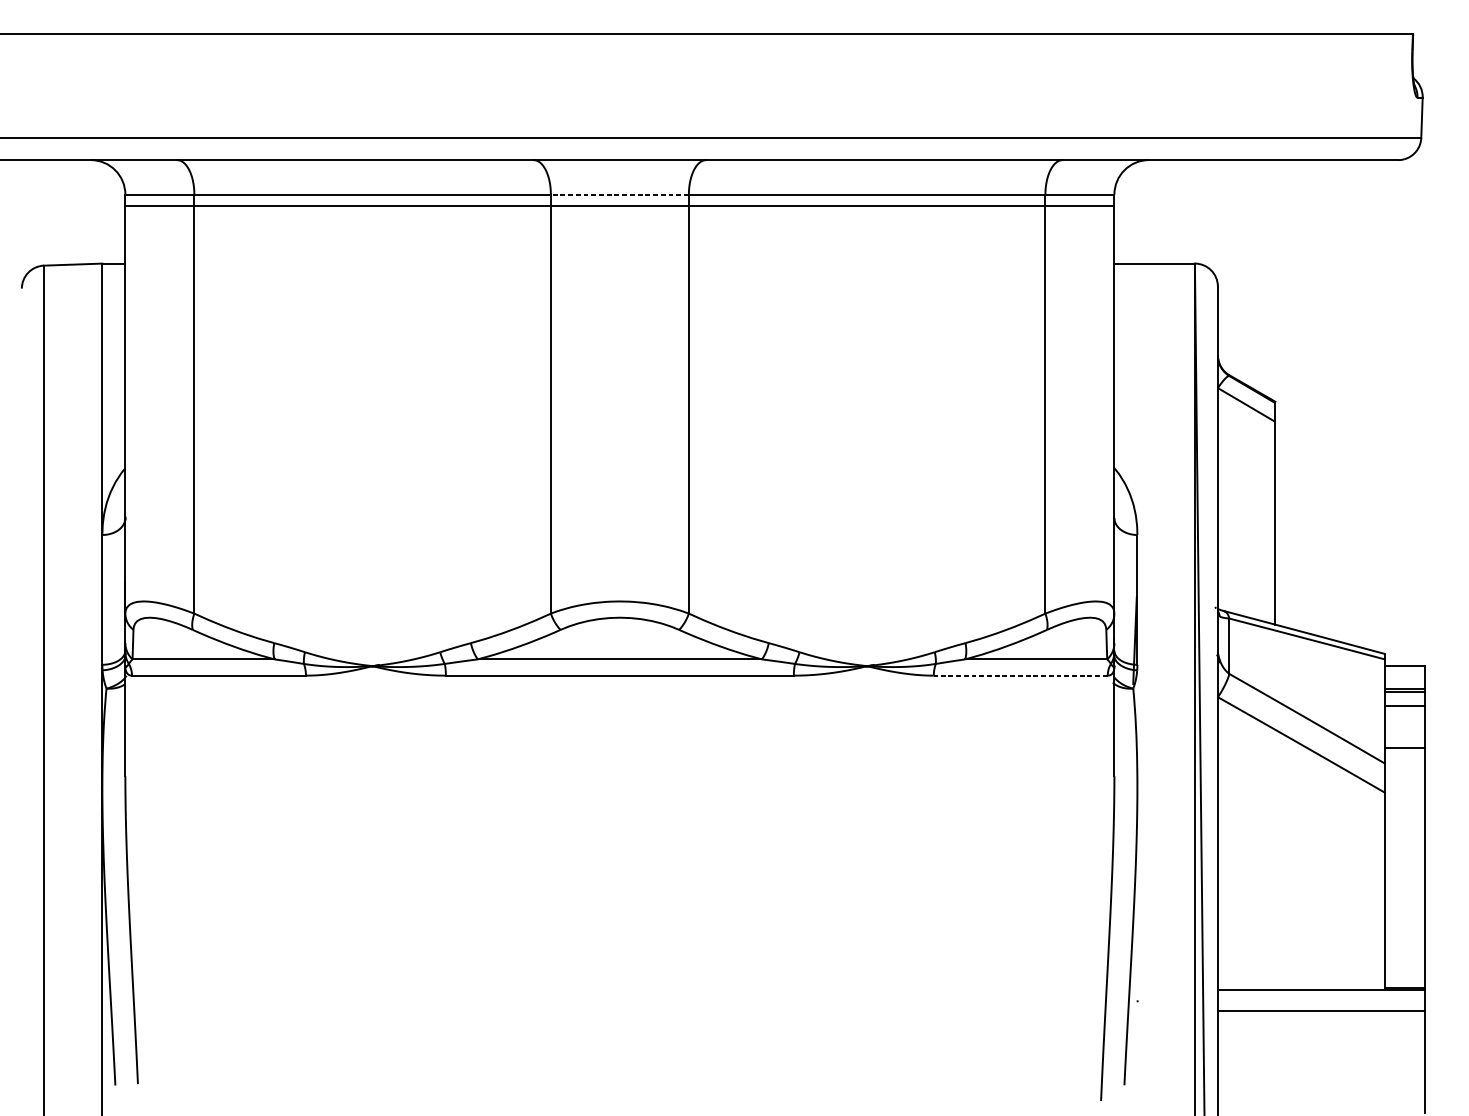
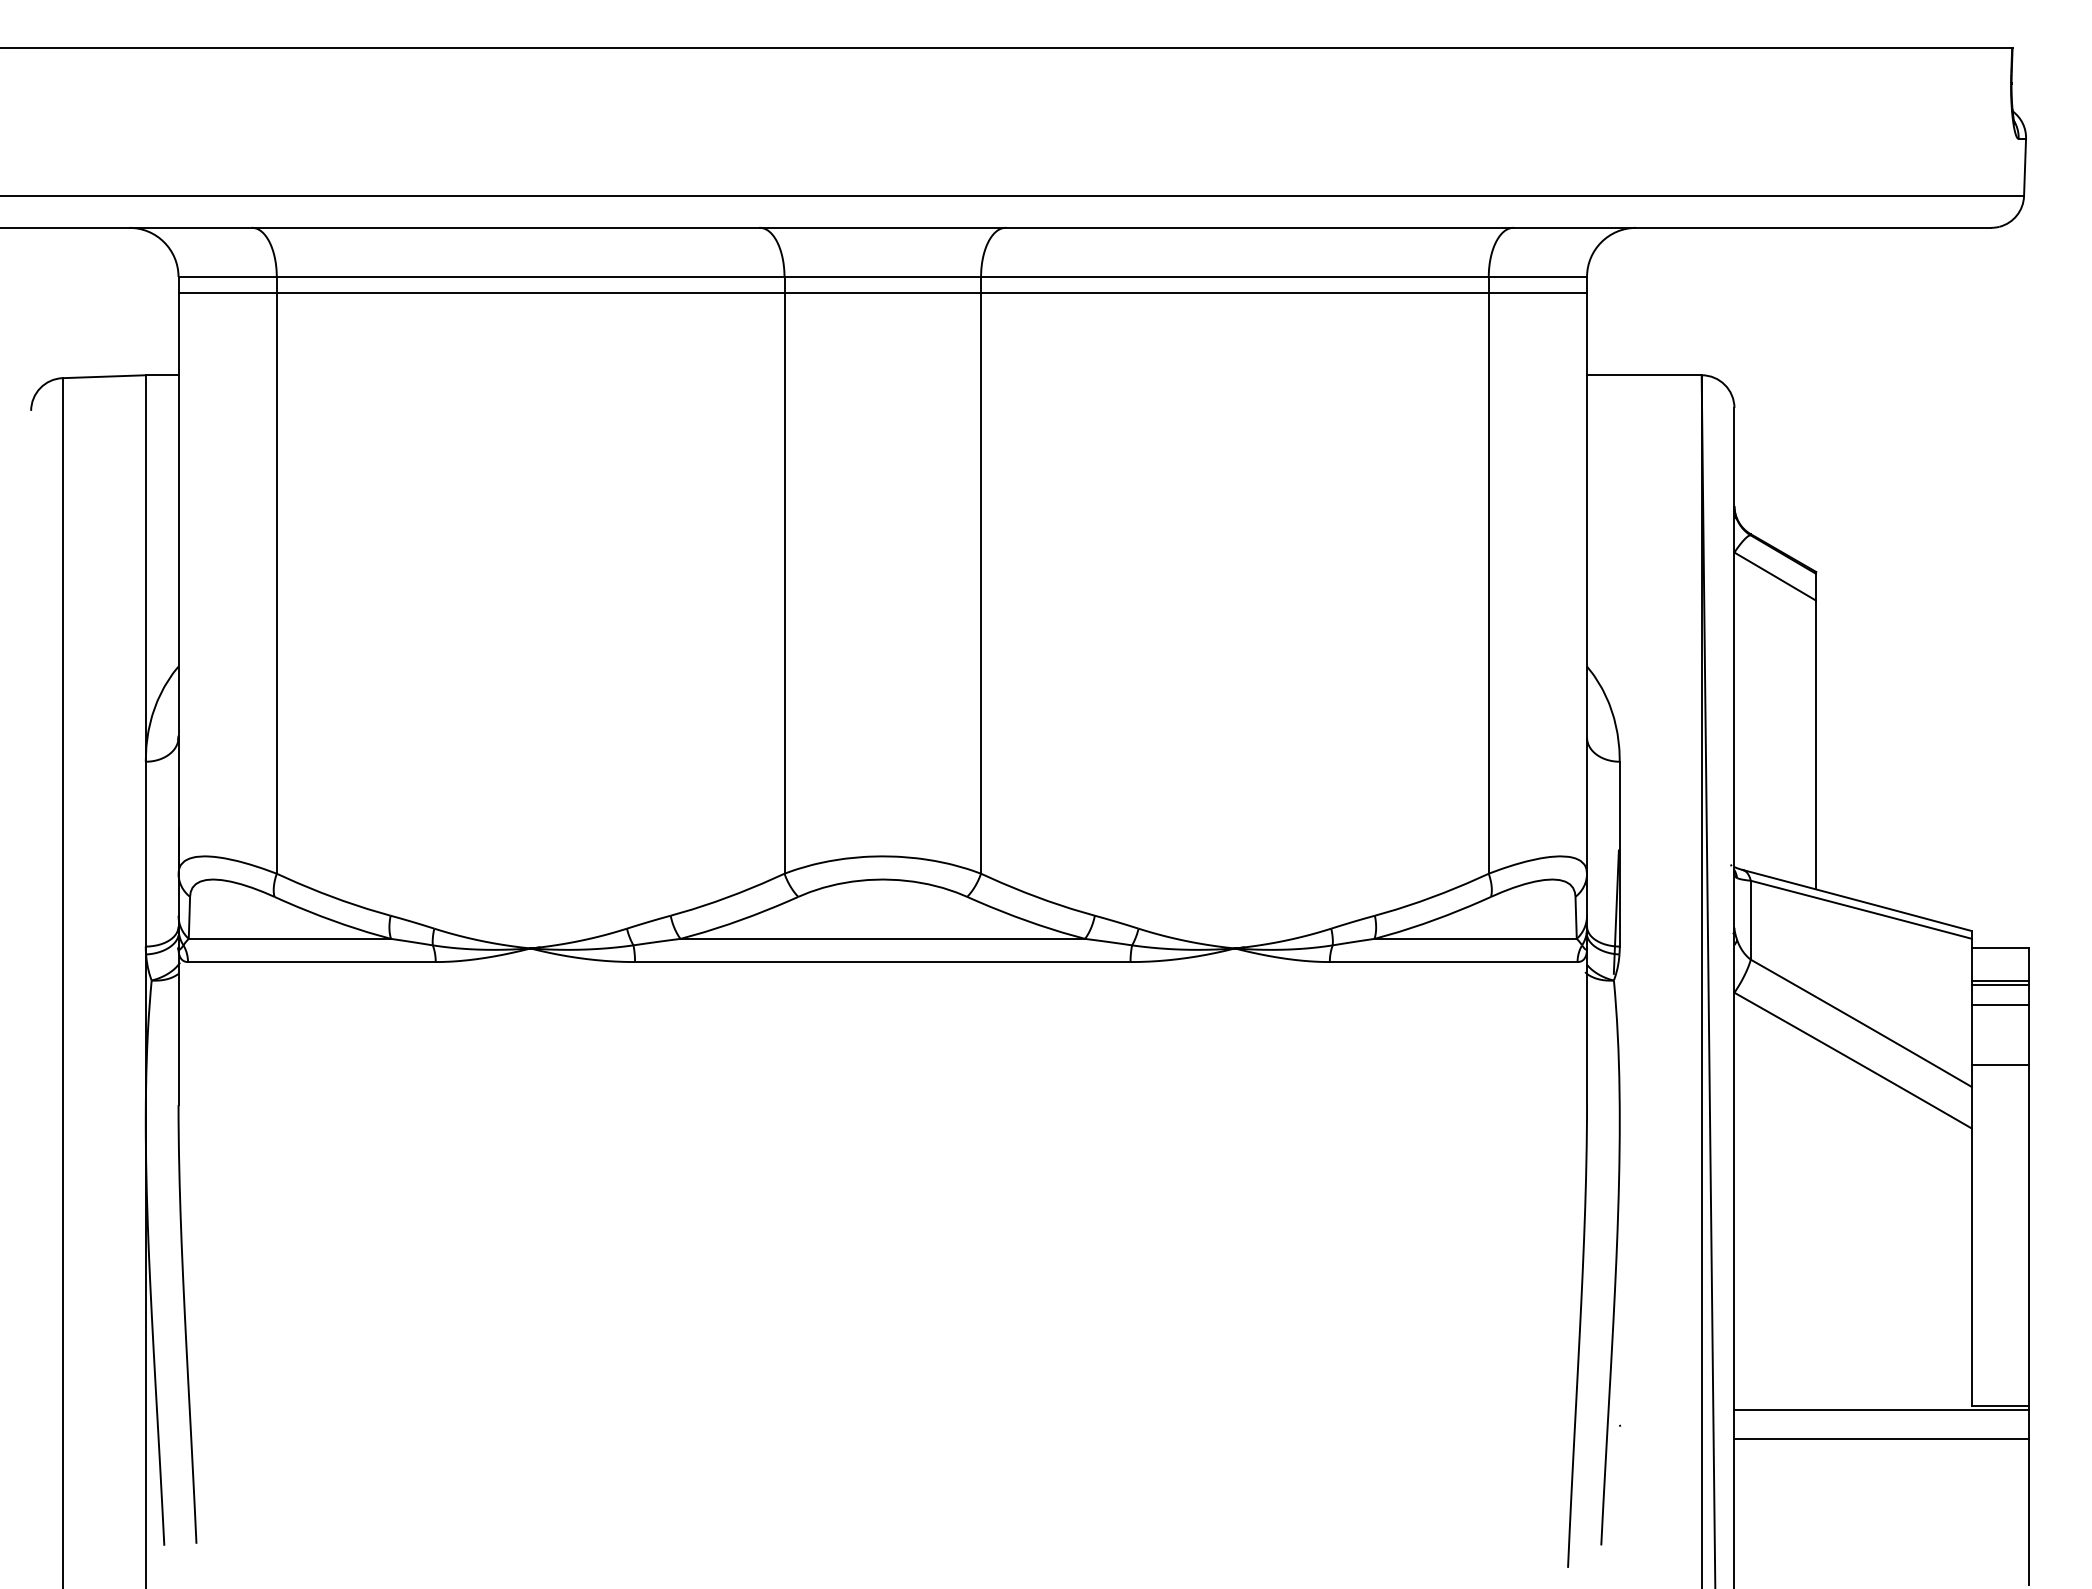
line: (619, 194) -> (882, 277), dashed -> solid
line: (1020, 675) -> (1453, 962), dashed -> solid

